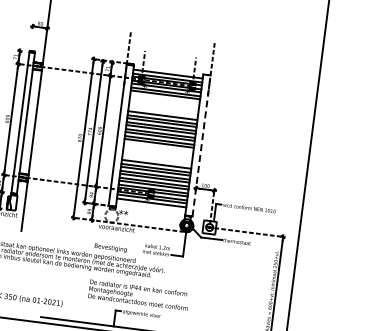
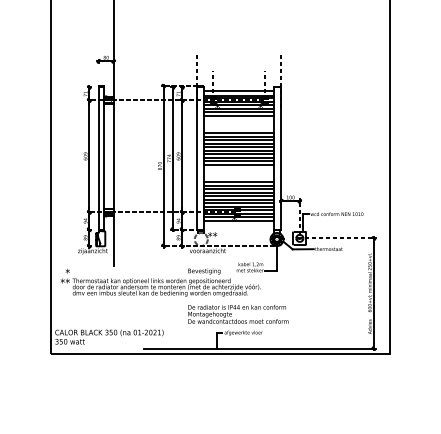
line: (165, 98) -> (239, 116), added
line: (201, 145) -> (281, 158), dashed -> solid
line: (159, 147) -> (239, 165), added

